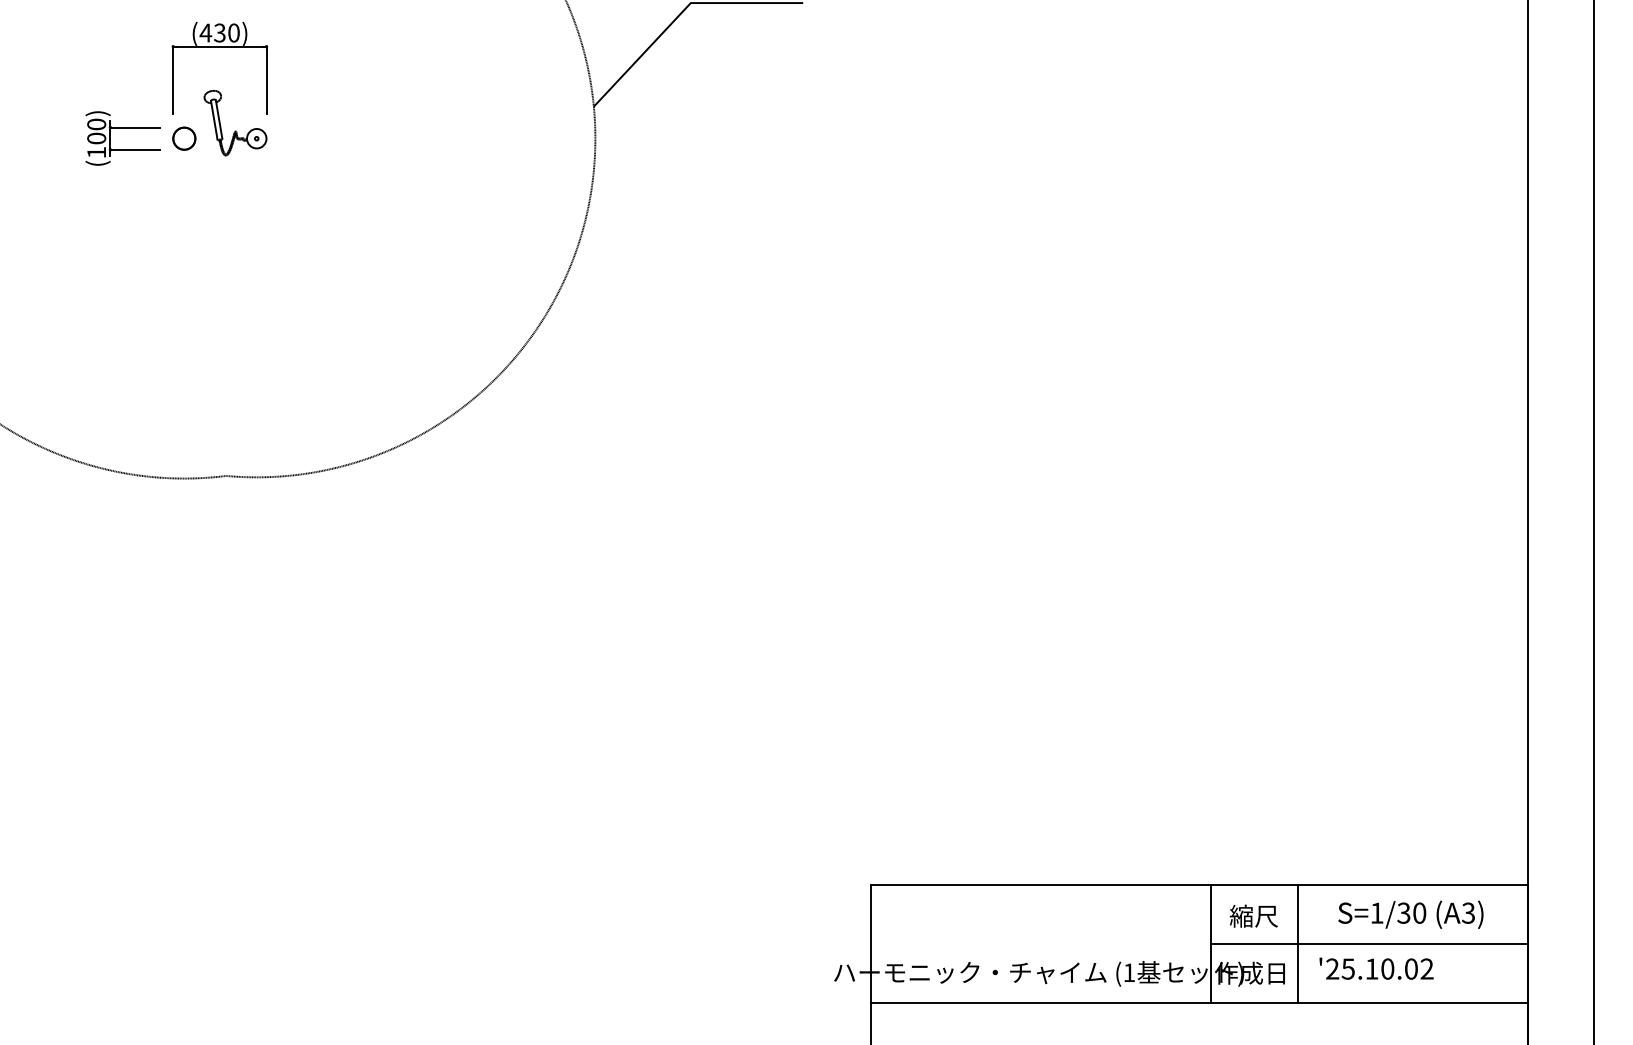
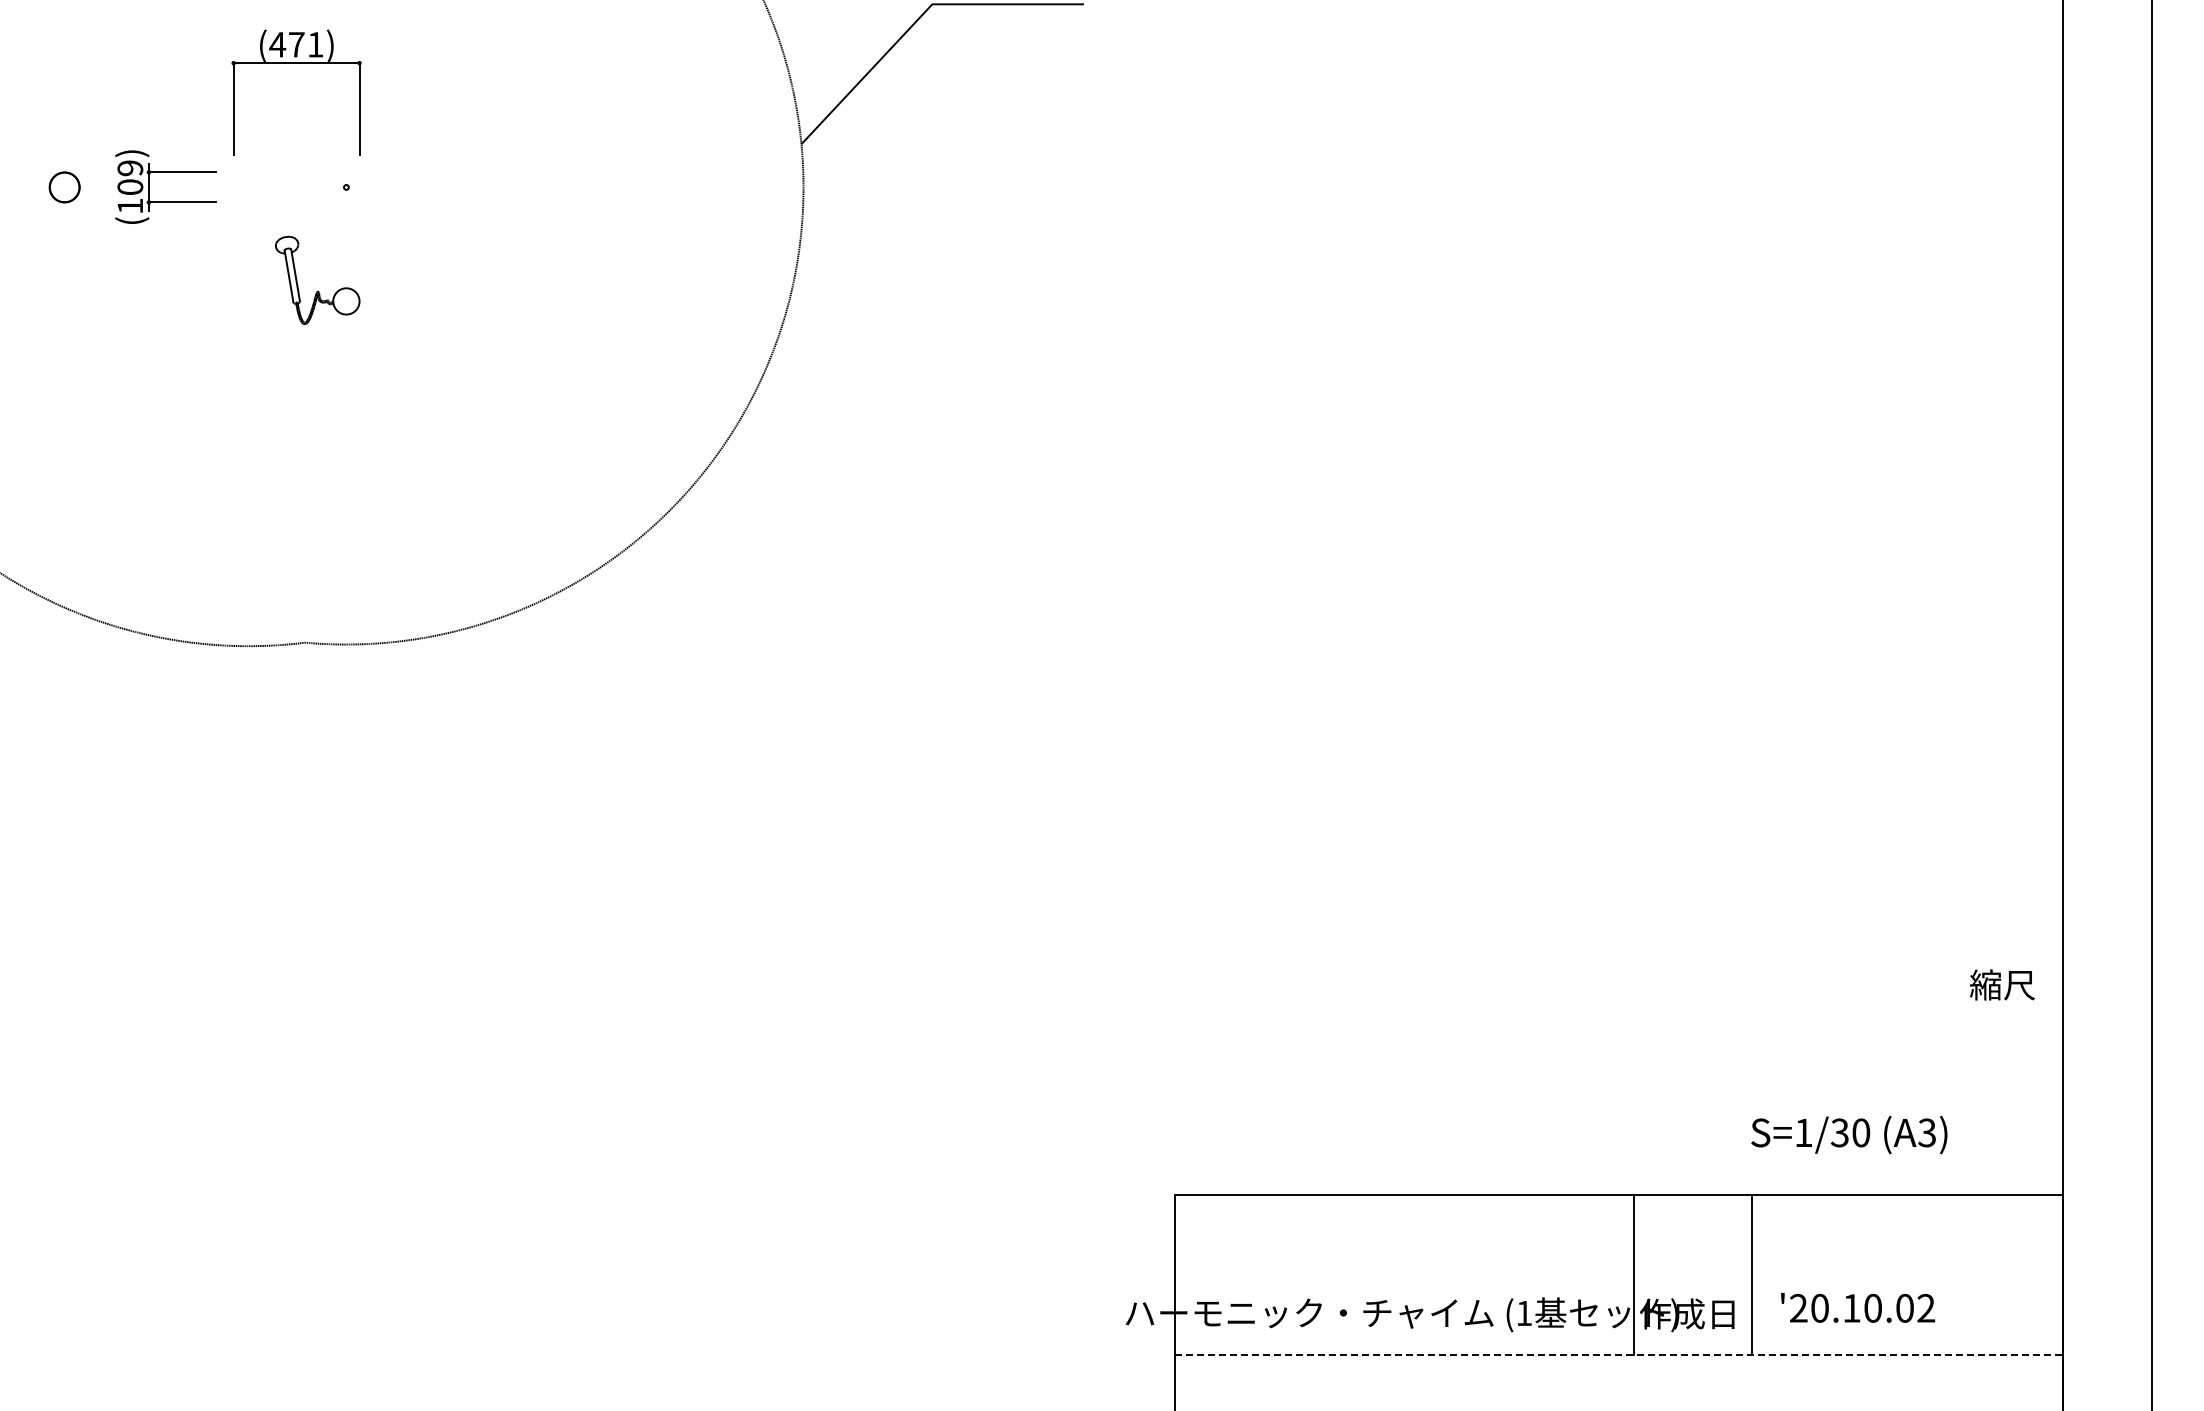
text: (226, 32) -> (305, 44), (430) -> (471)
text: (96, 124) -> (130, 168), (100) -> (109)
part: (235, 130) -> (317, 290), moved
circle: (184, 138) -> (64, 187), moved
text: (1410, 914) -> (1849, 1134), moved
text: (1253, 915) -> (2002, 984), moved
line: (1368, 944) -> (1847, 1274), removed
text: (1348, 968) -> (1819, 1307), '25.10.02 -> '20.10.02
line: (1199, 1003) -> (1618, 1354), solid -> dashed

